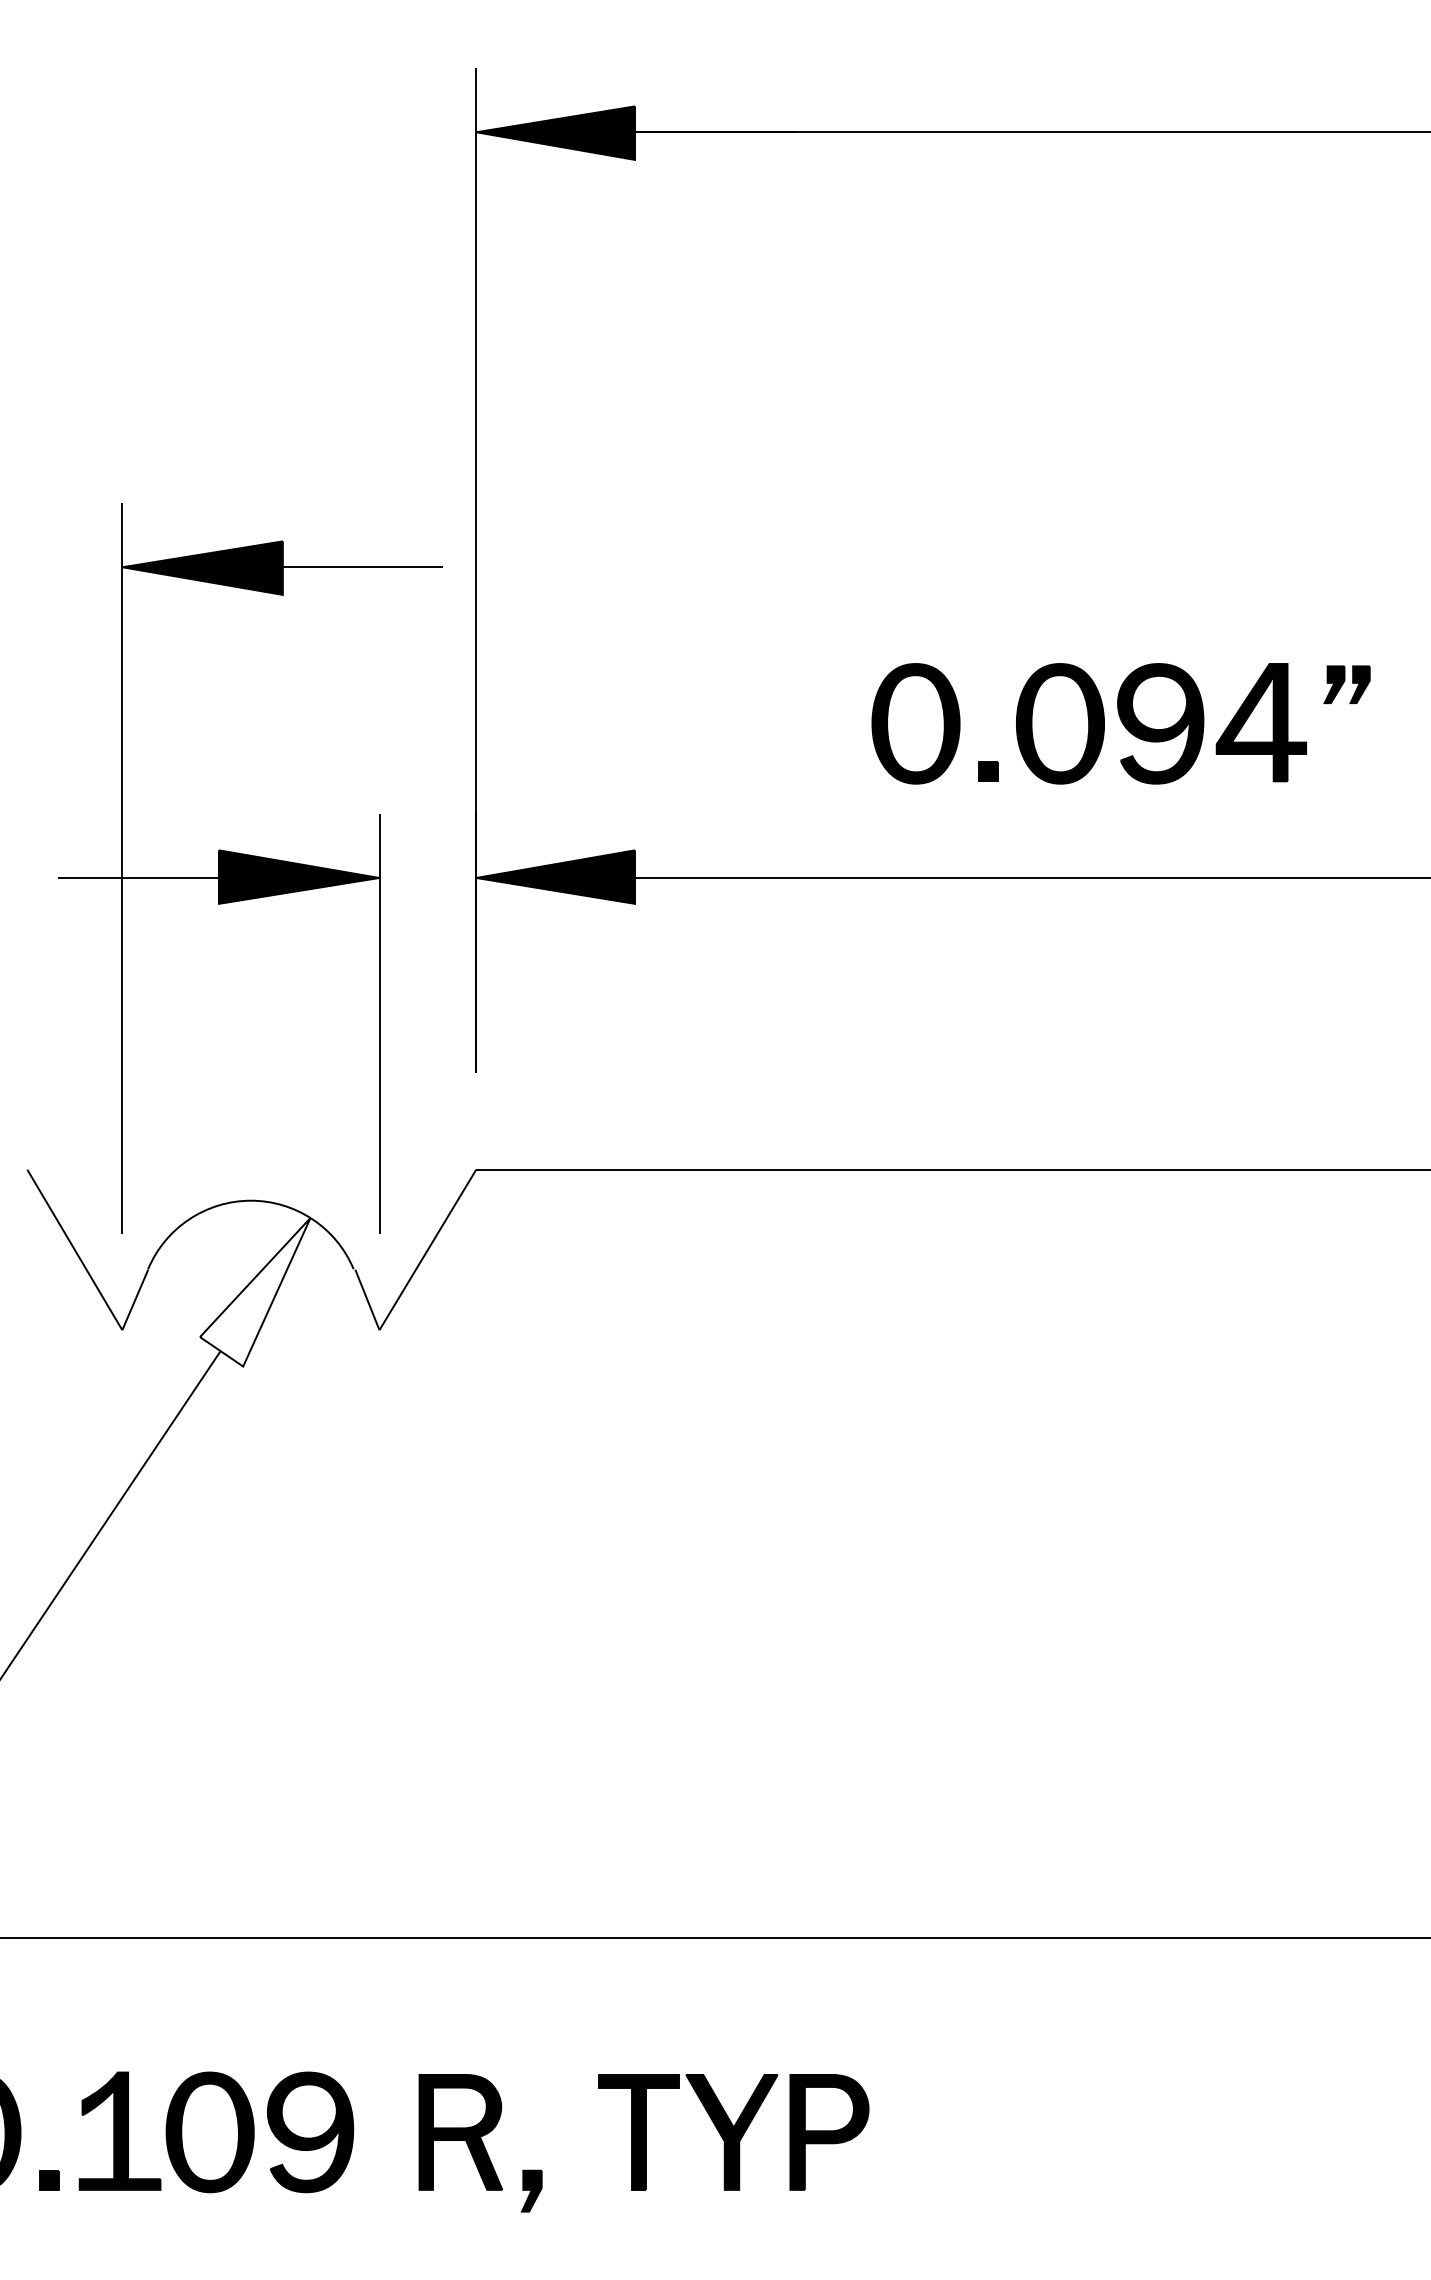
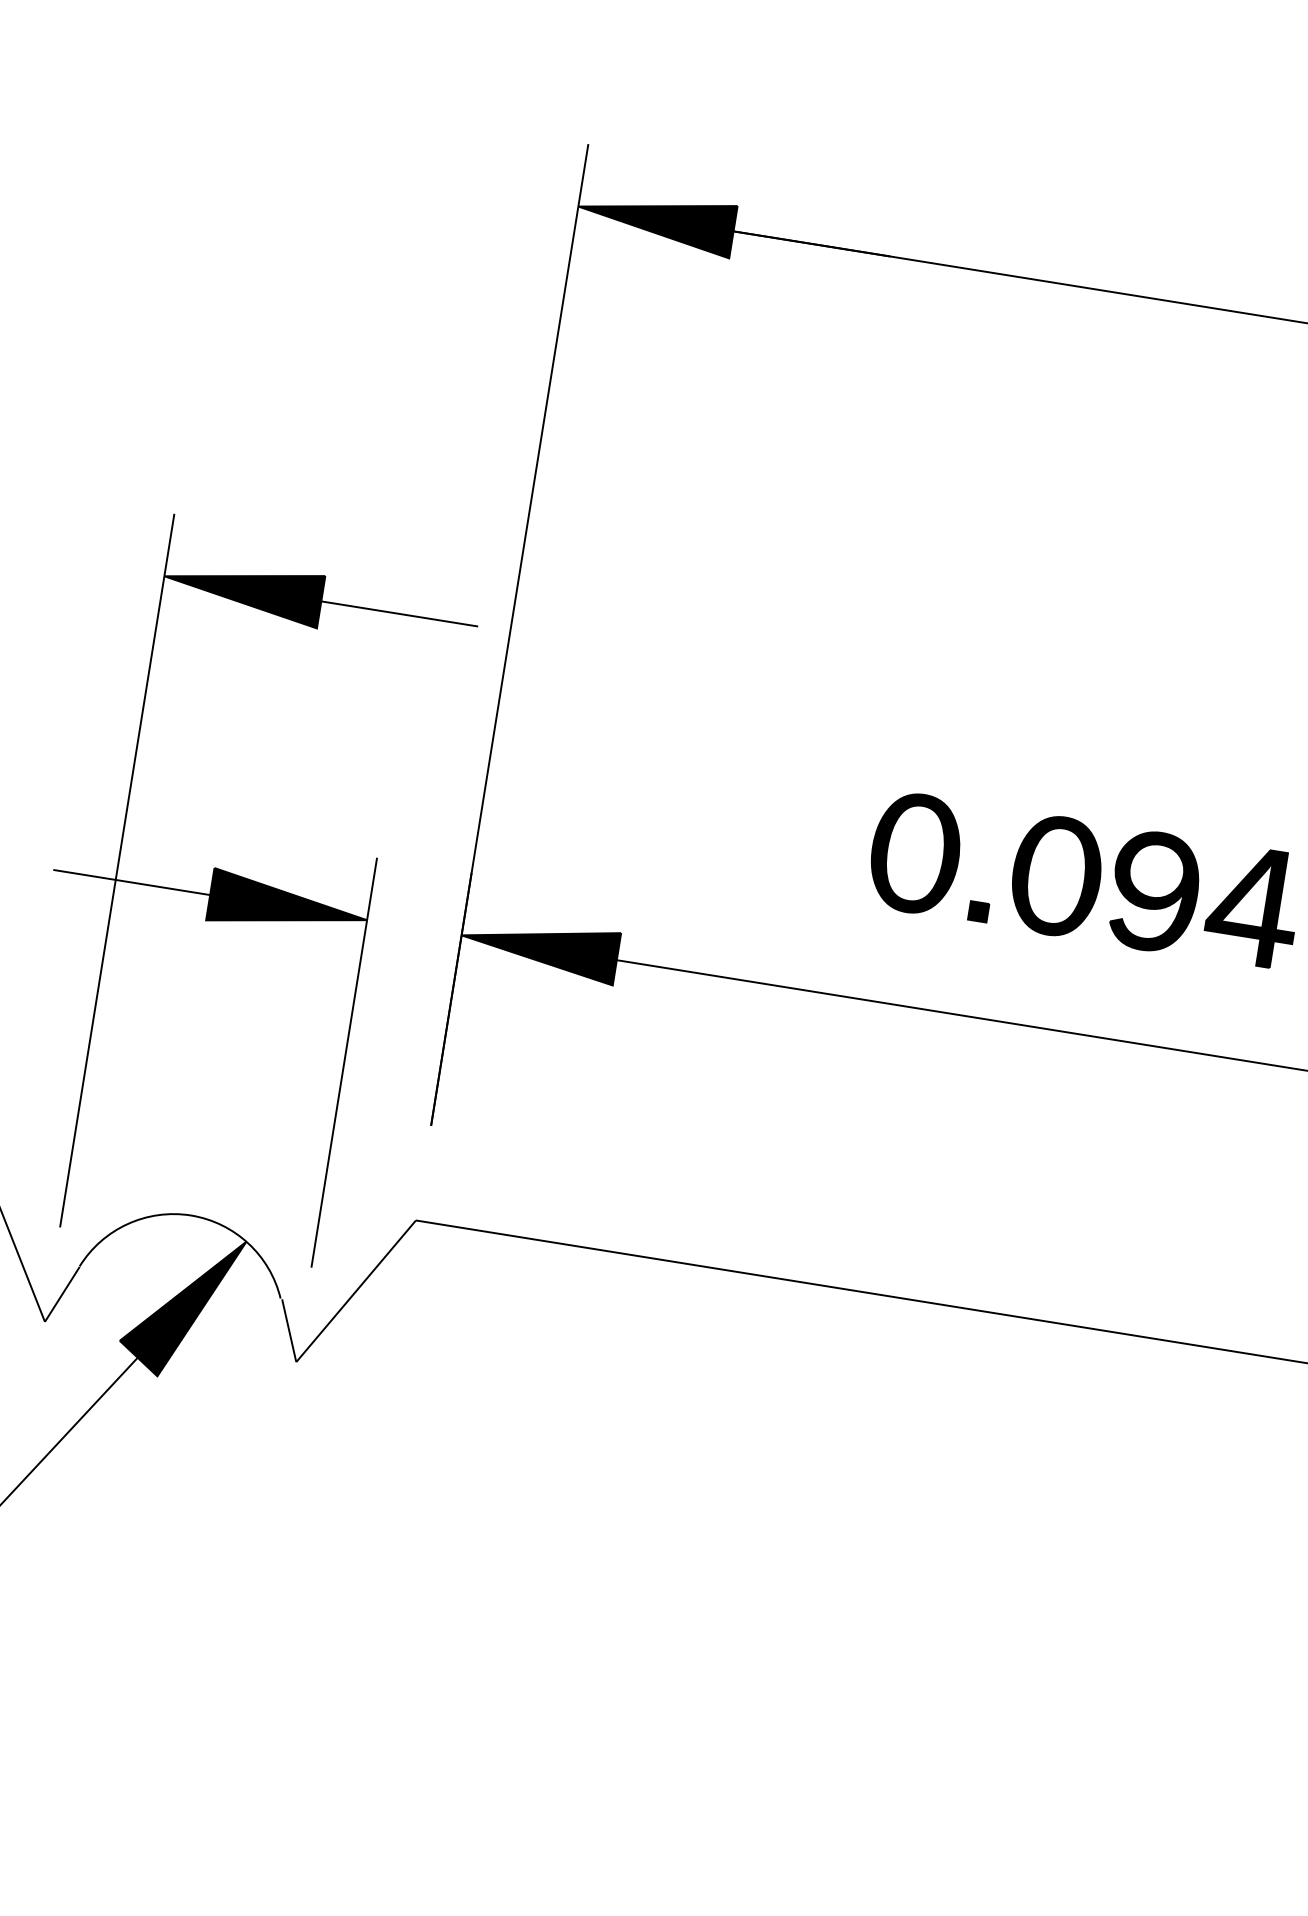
fill: (255, 1292) -> (181, 1305), added

